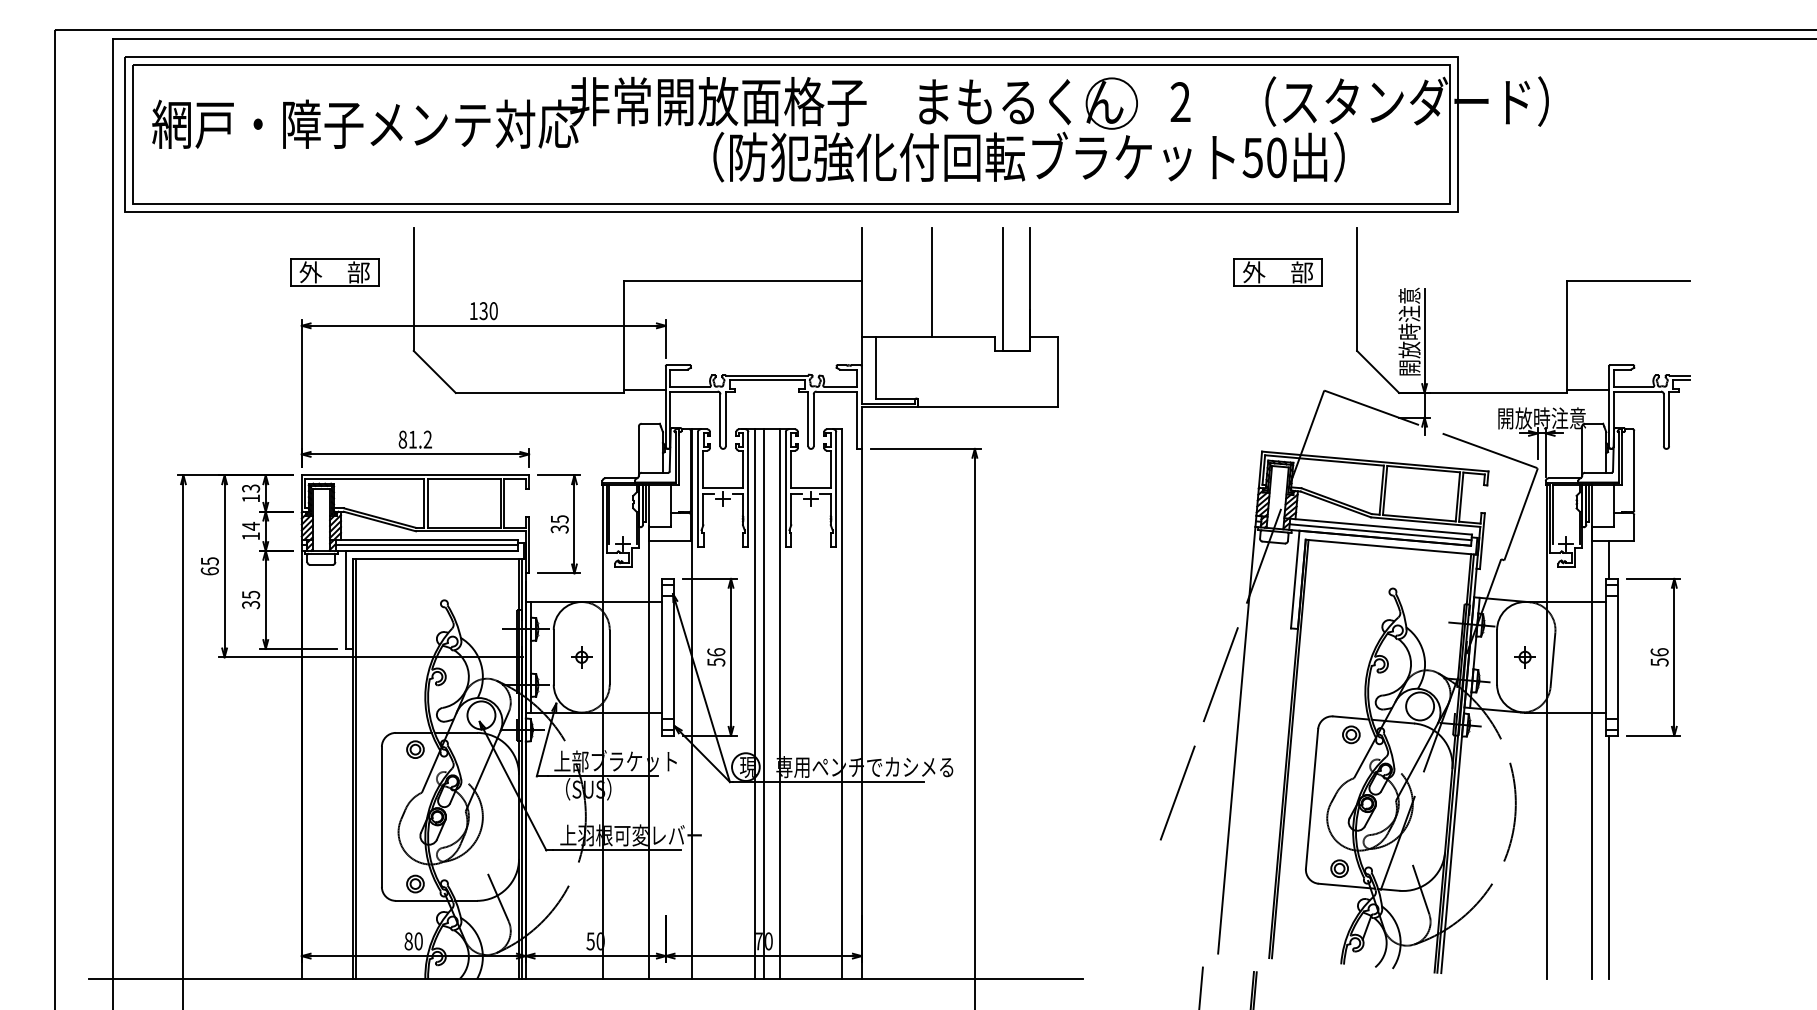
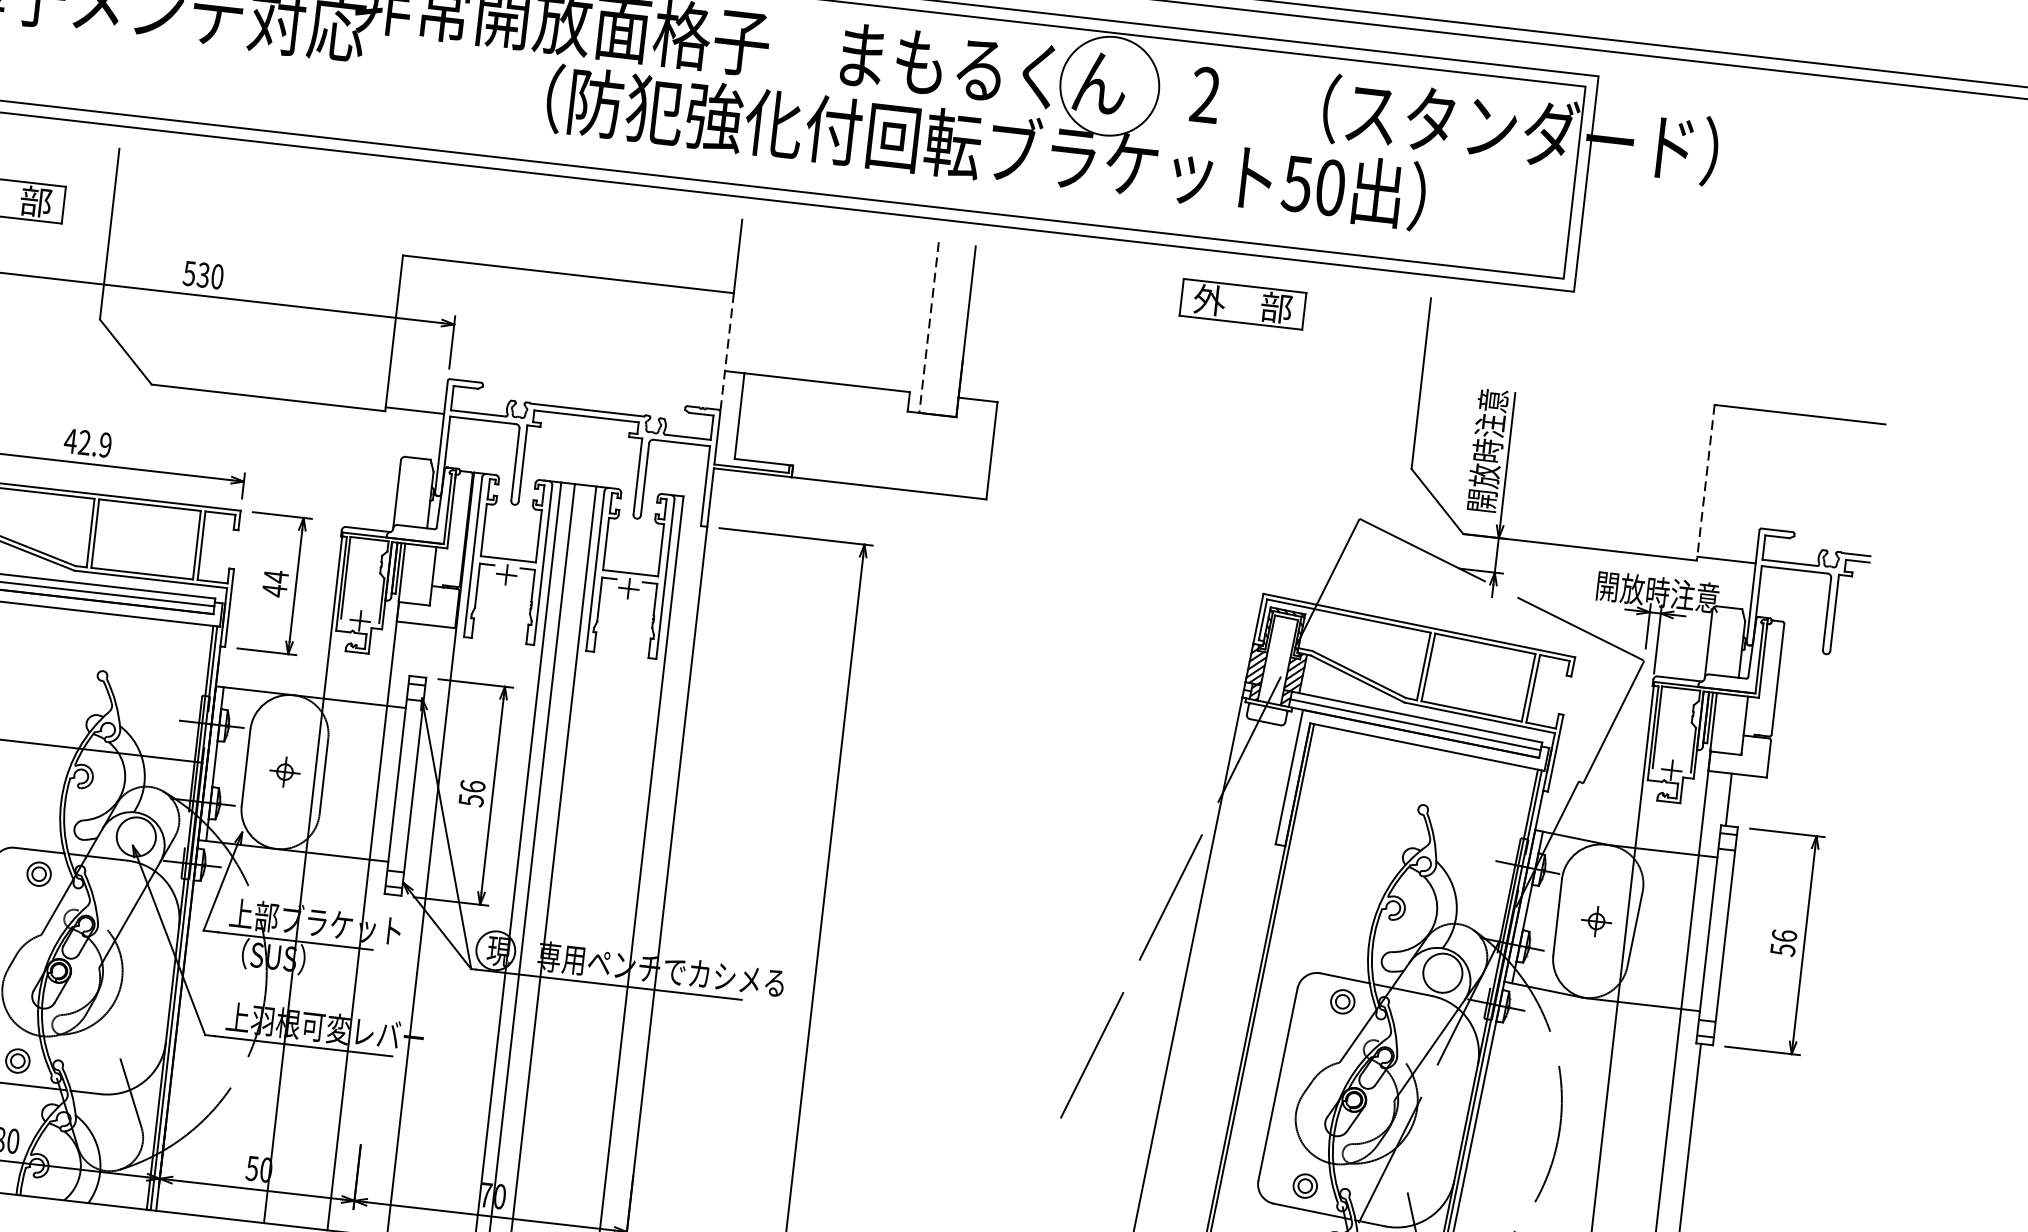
circle: (1111, 103) -> (1109, 86), size x1.4
part: (1277, 272) -> (1242, 303), moved
line: (931, 282) -> (830, 306), removed
line: (1003, 290) -> (929, 328), solid -> dashed
text: (473, 311) -> (189, 274), 130 -> 530
line: (861, 322) -> (726, 350), solid -> dashed
line: (1567, 336) -> (1706, 482), solid -> dashed
text: (414, 439) -> (86, 442), 81.2 -> 42.9
text: (559, 523) -> (275, 582), 35 -> 44

